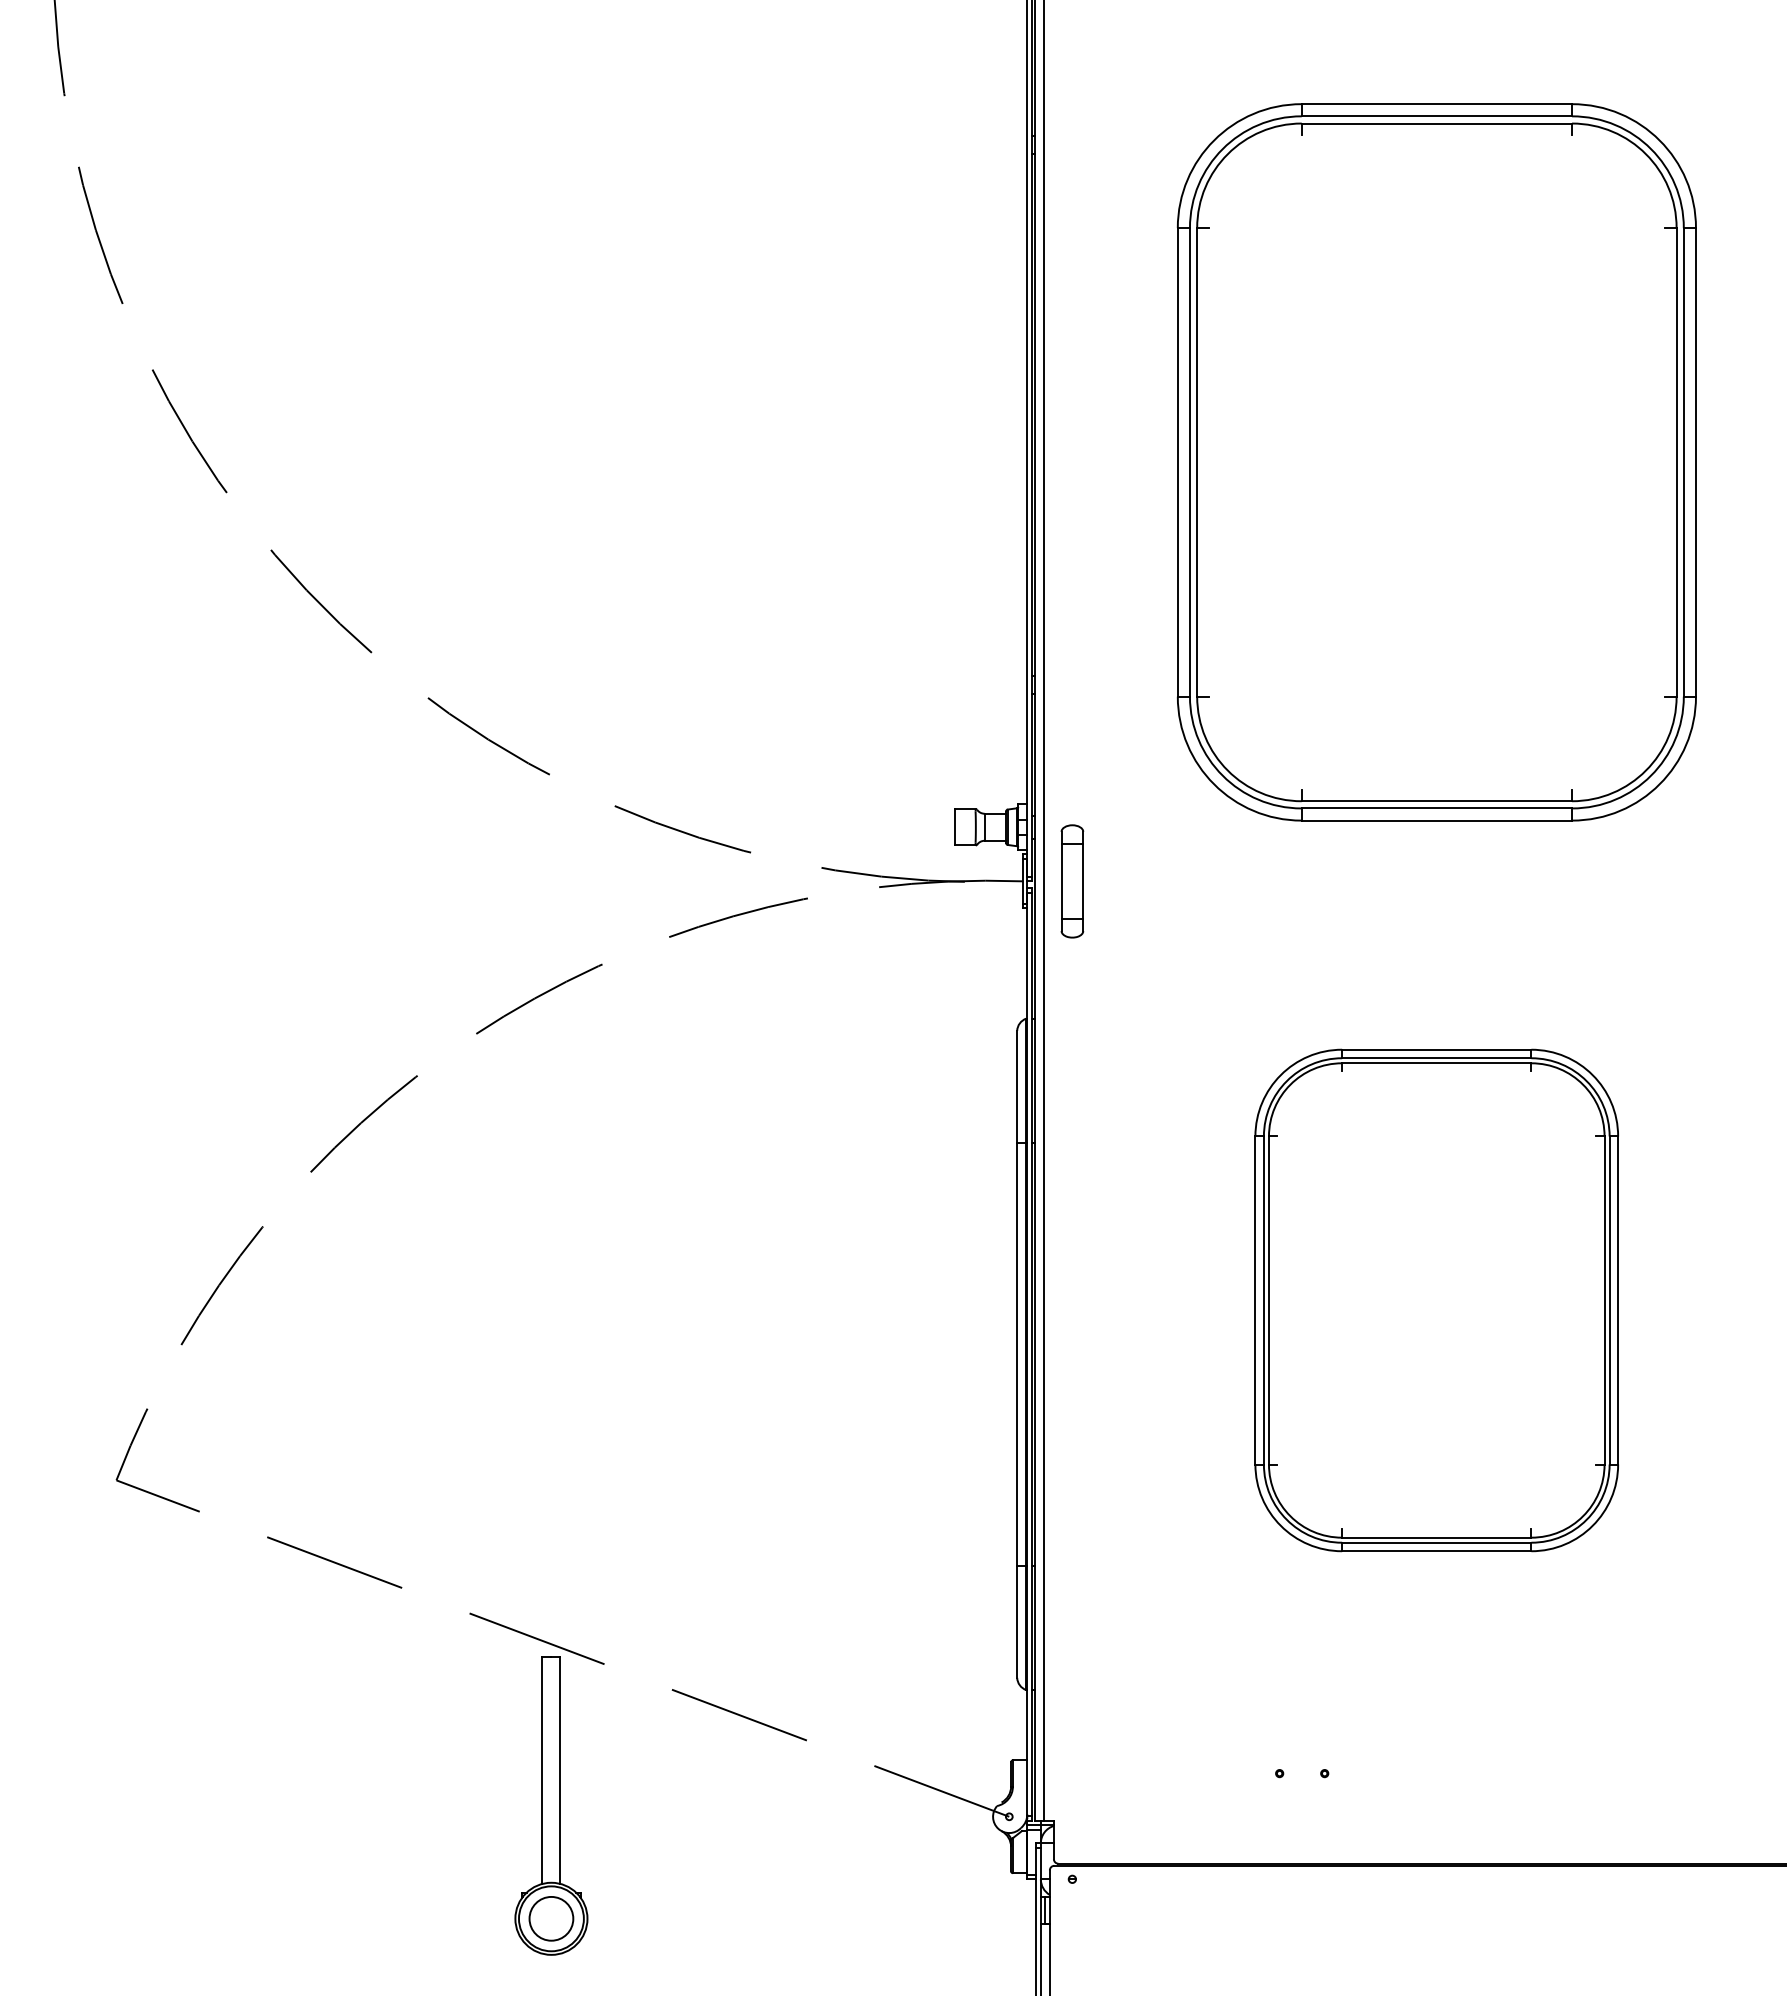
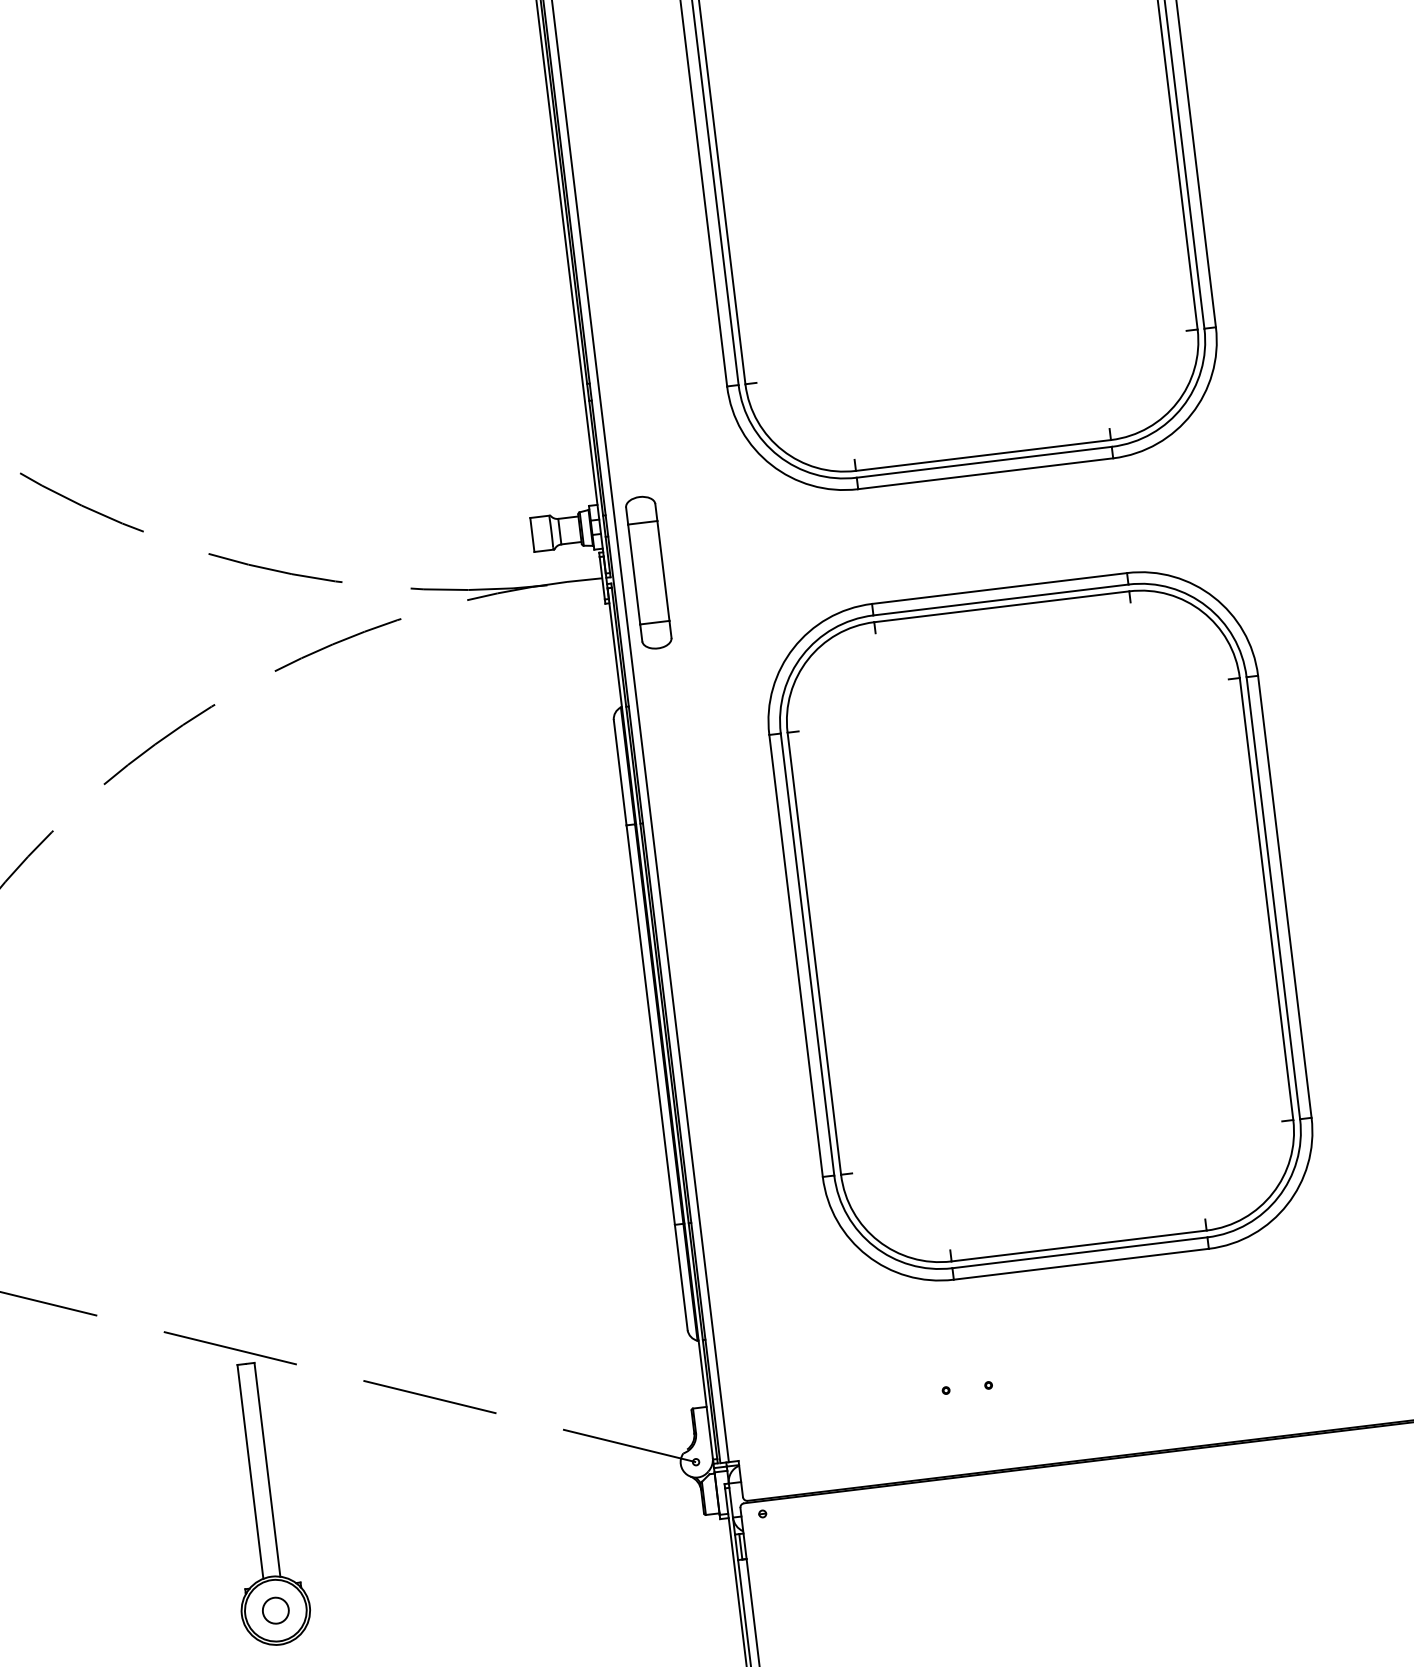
part: (1072, 881) -> (648, 572), size x1.43
part: (1436, 1300) -> (1040, 926), size x1.43
circle: (551, 1918) -> (275, 1610), size x0.62

